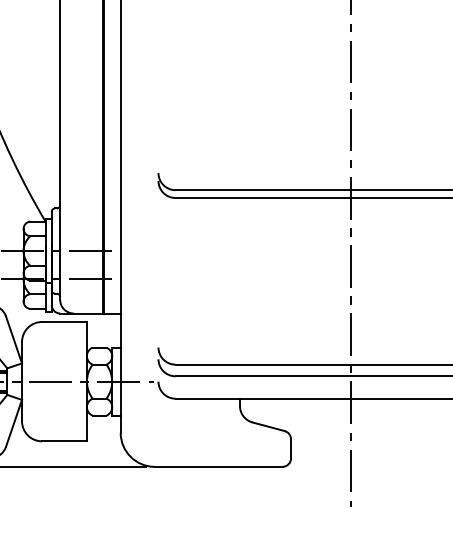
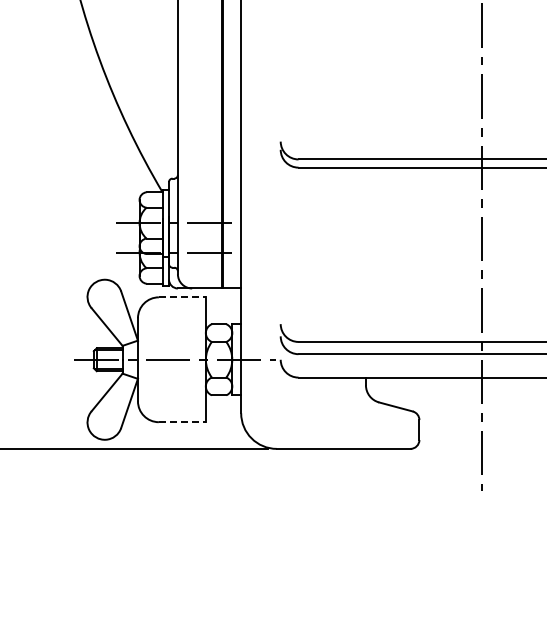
line: (64, 322) -> (182, 297), solid -> dashed
line: (64, 441) -> (182, 422), solid -> dashed

